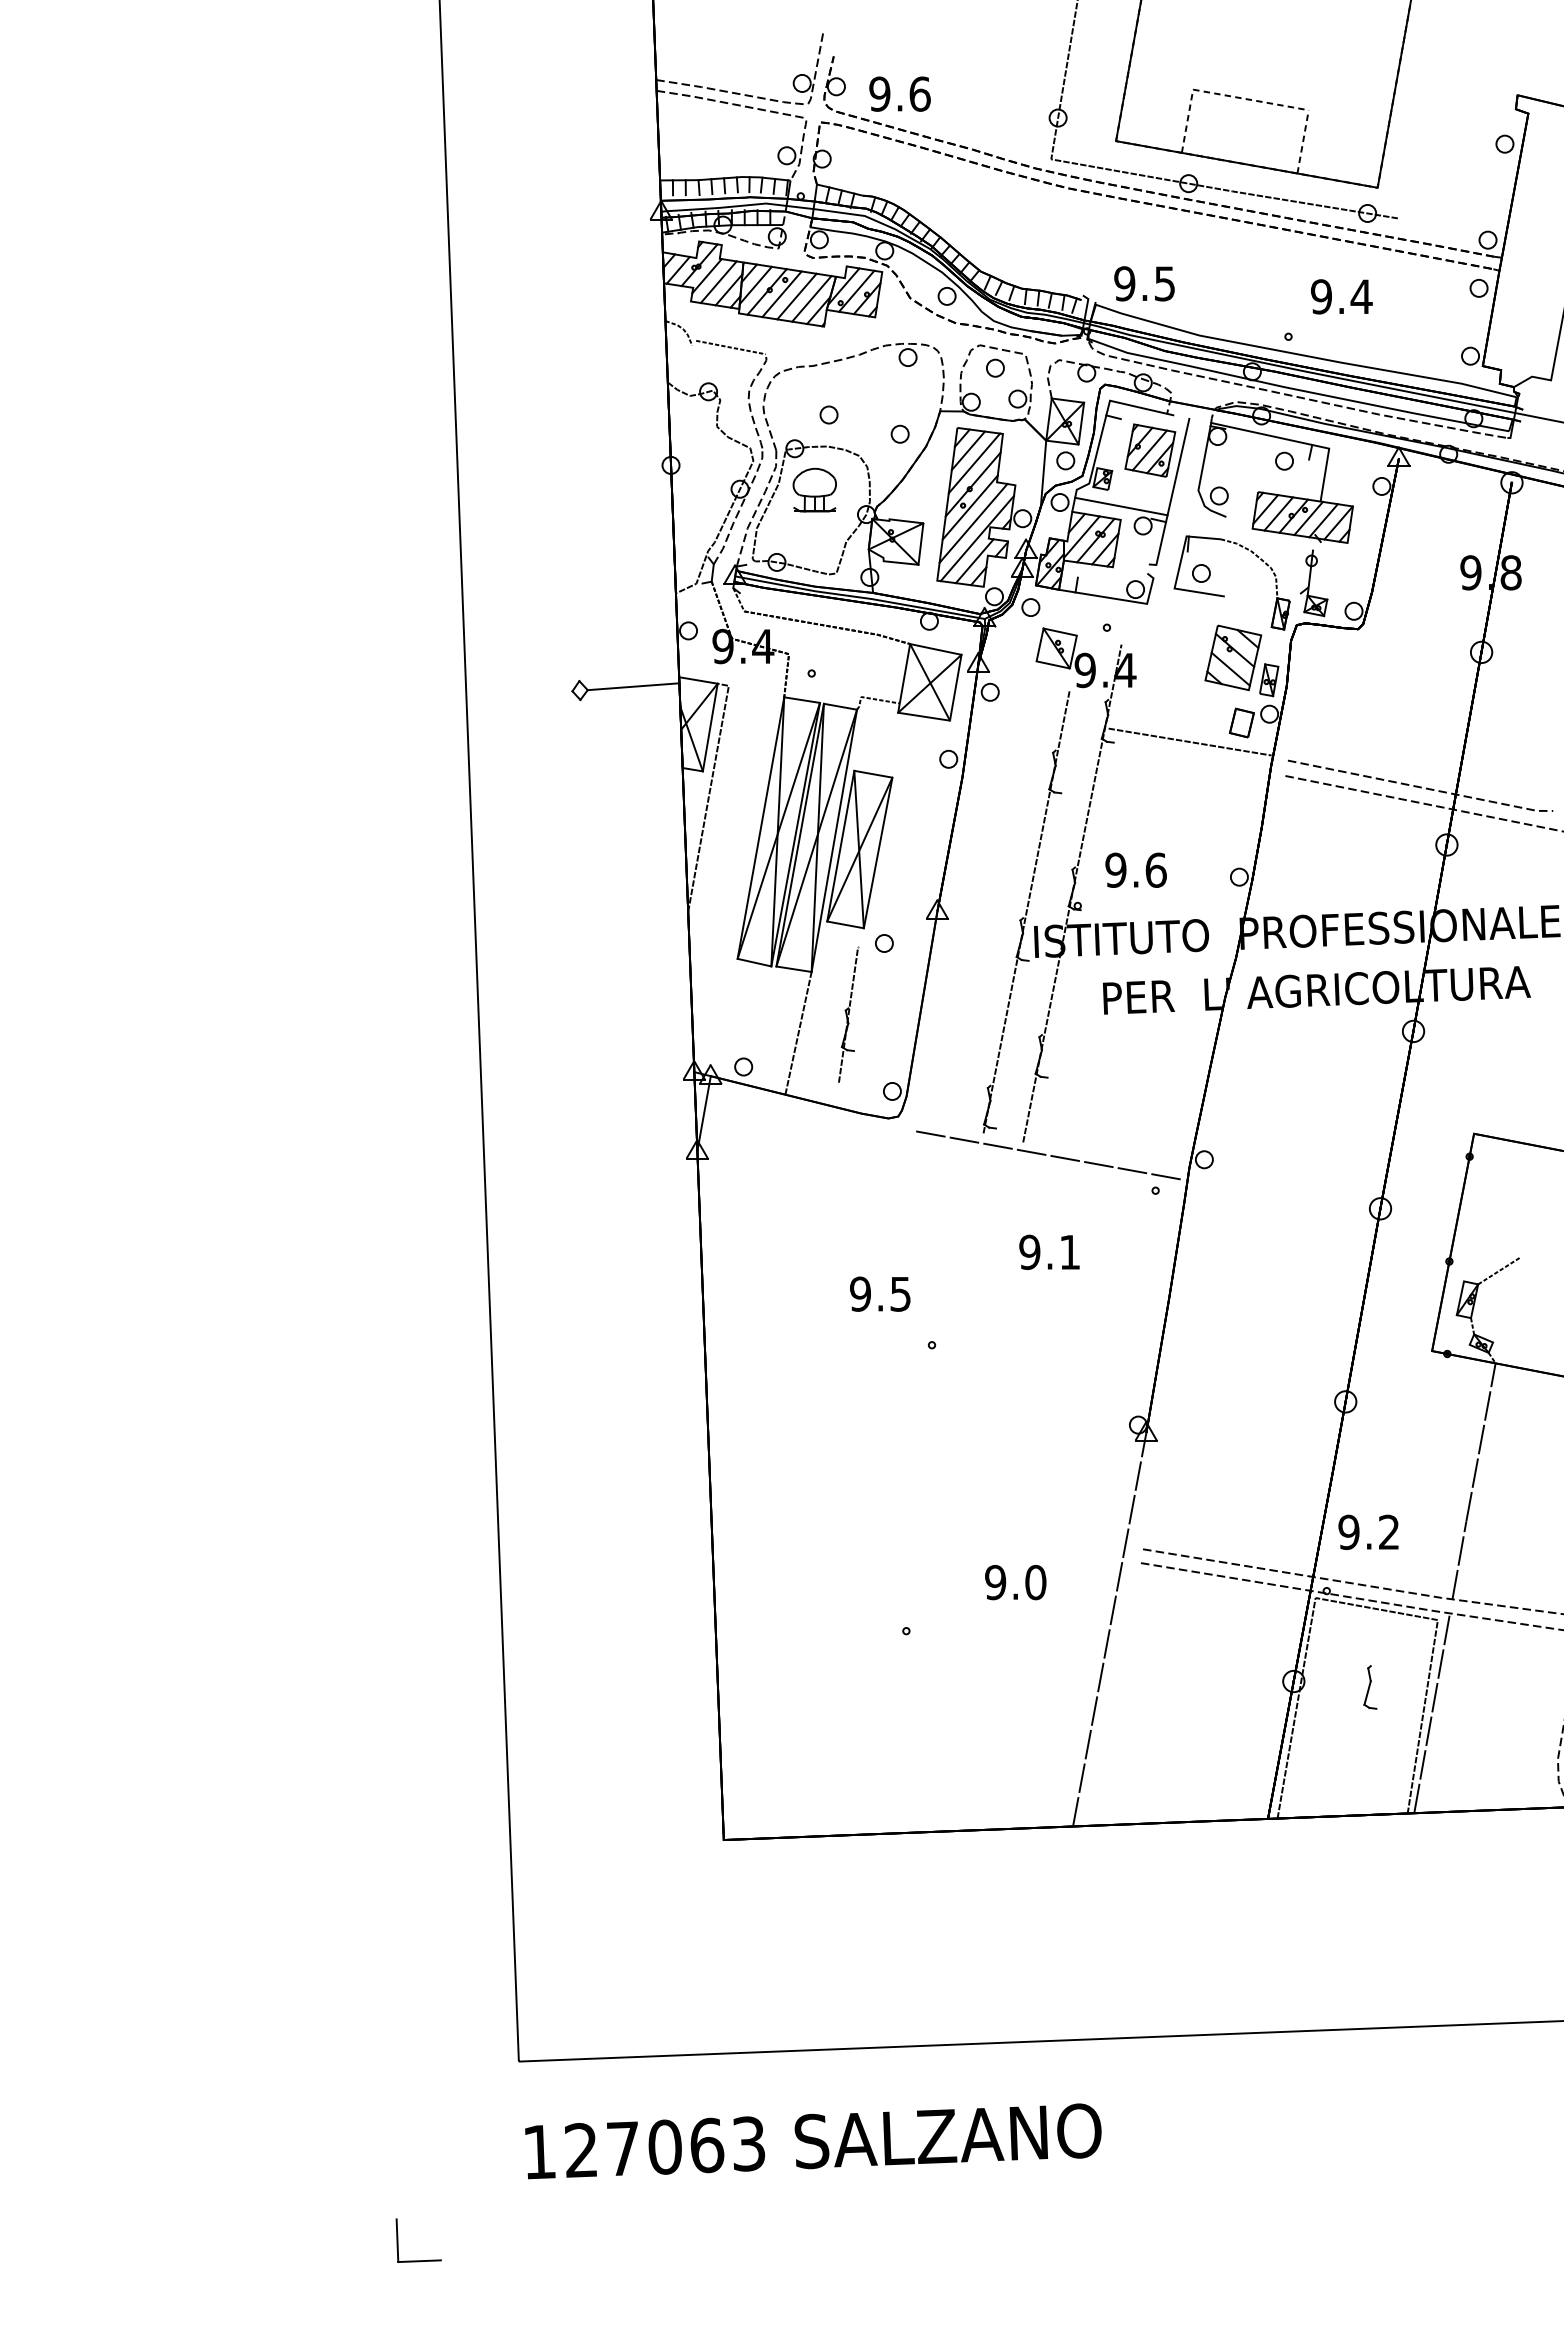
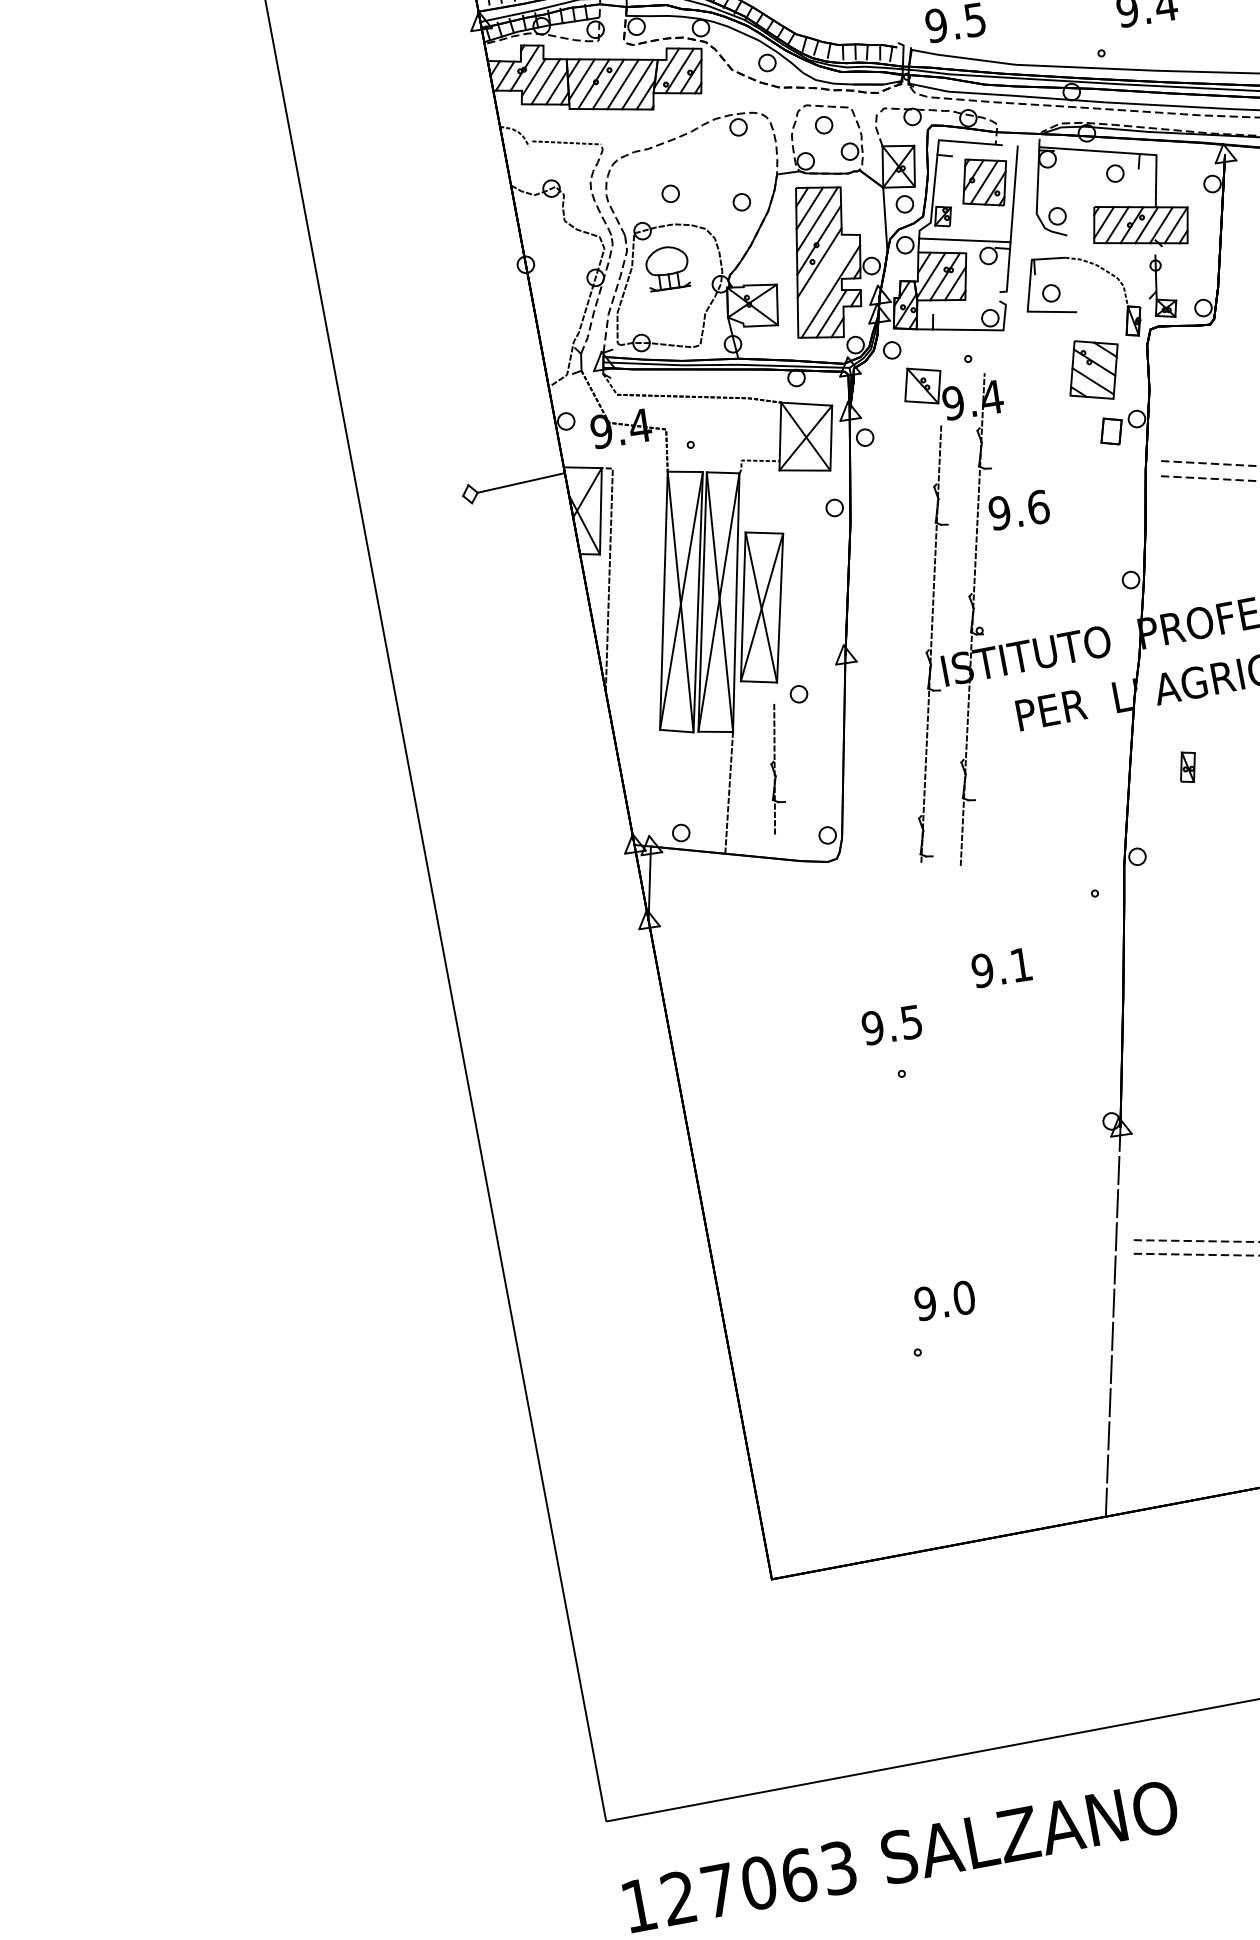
line: (973, 523) -> (825, 277), removed
part: (1269, 680) -> (1188, 767), moved
line: (1189, 741) -> (1063, 456), removed
text: (1135, 869) -> (1018, 509), moved
line: (1048, 1155) -> (986, 874), removed
text: (880, 1293) -> (892, 1024), moved
text: (1015, 1582) -> (944, 1300), moved

